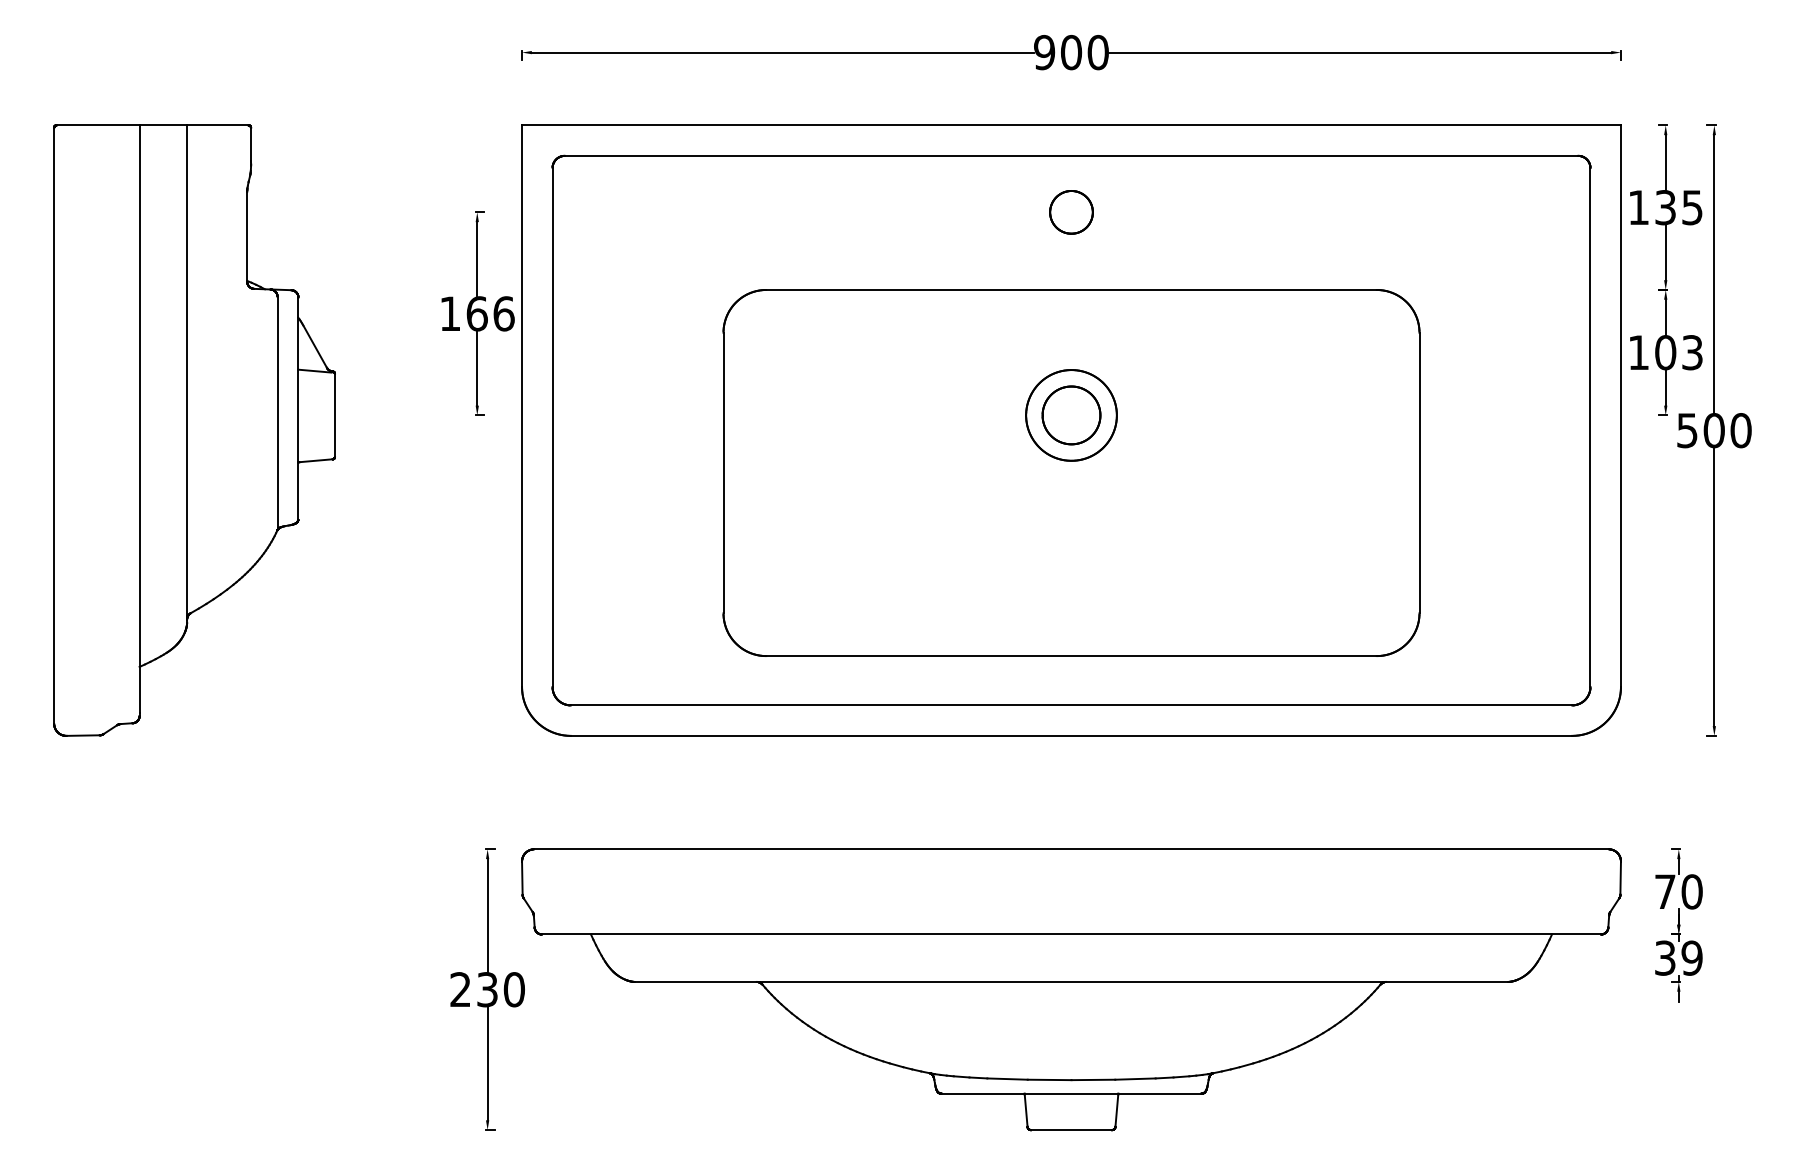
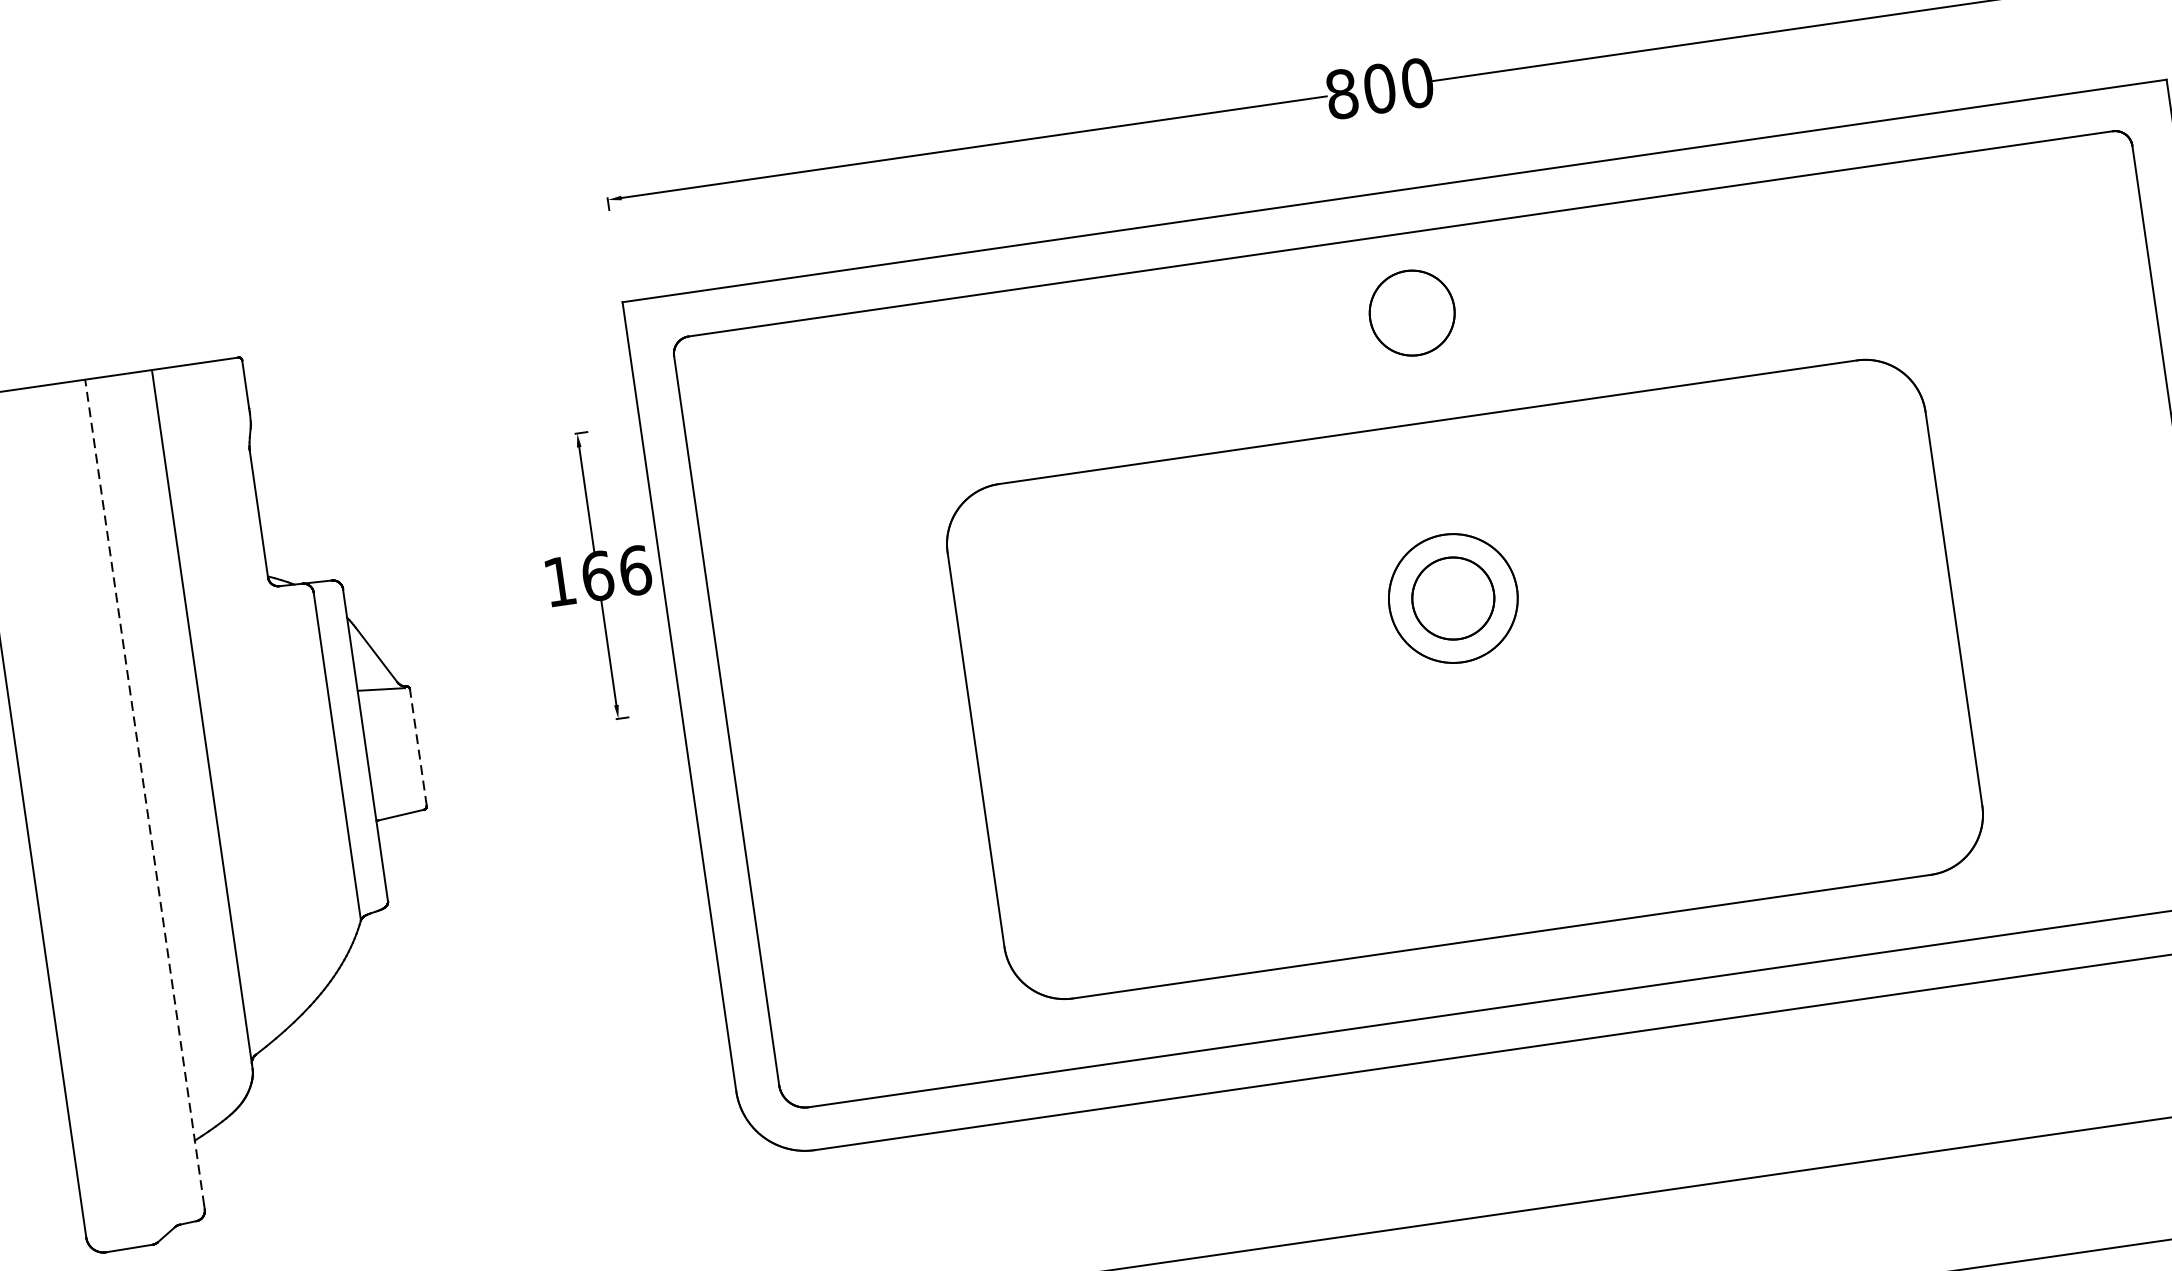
text: (1044, 52) -> (1341, 94), 900 -> 800
part: (1071, 212) -> (1412, 313), size x1.4
line: (334, 414) -> (417, 746), solid -> dashed
line: (139, 419) -> (144, 792), solid -> dashed

